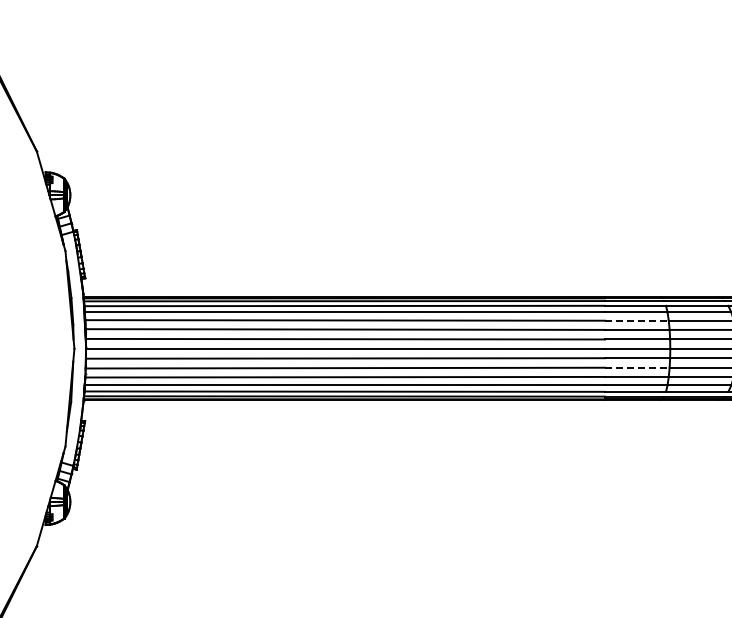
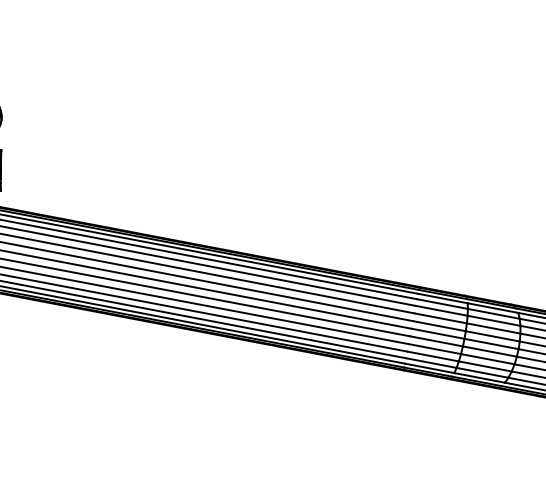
line: (636, 320) -> (441, 310), dashed -> solid
line: (637, 367) -> (434, 348), dashed -> solid

